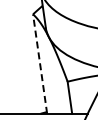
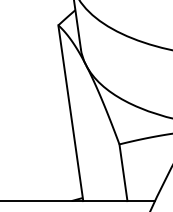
line: (40, 63) -> (71, 112), dashed -> solid

